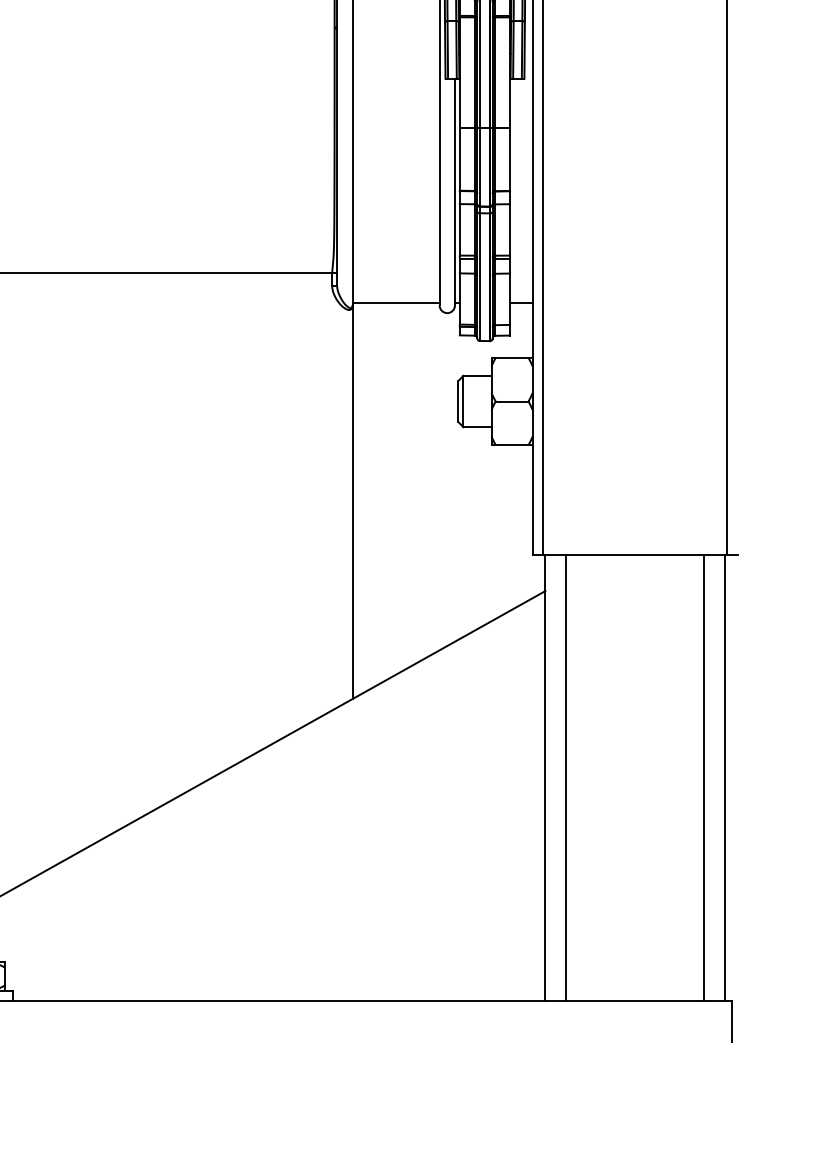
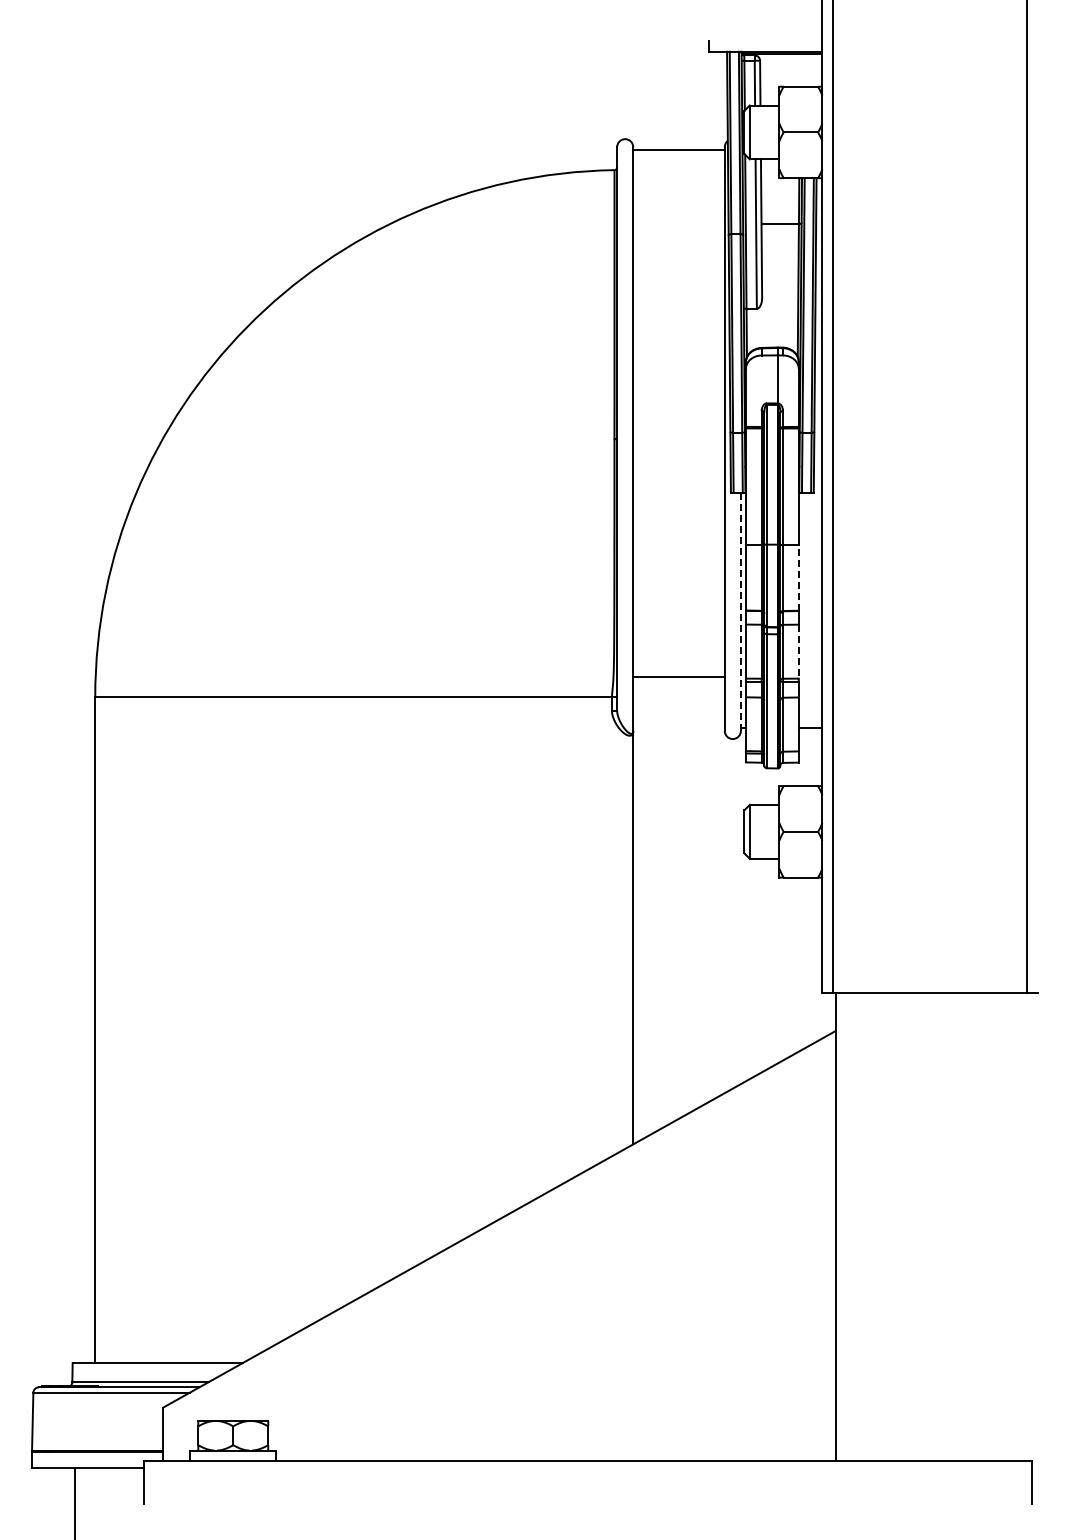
line: (509, 159) -> (798, 577), solid -> dashed
line: (454, 191) -> (740, 611), solid -> dashed
line: (509, 229) -> (798, 651), solid -> dashed
line: (395, 303) -> (678, 677), moved
line: (566, 778) -> (857, 1227), removed
line: (704, 778) -> (1002, 1227), removed
line: (725, 778) -> (1024, 1227), removed

